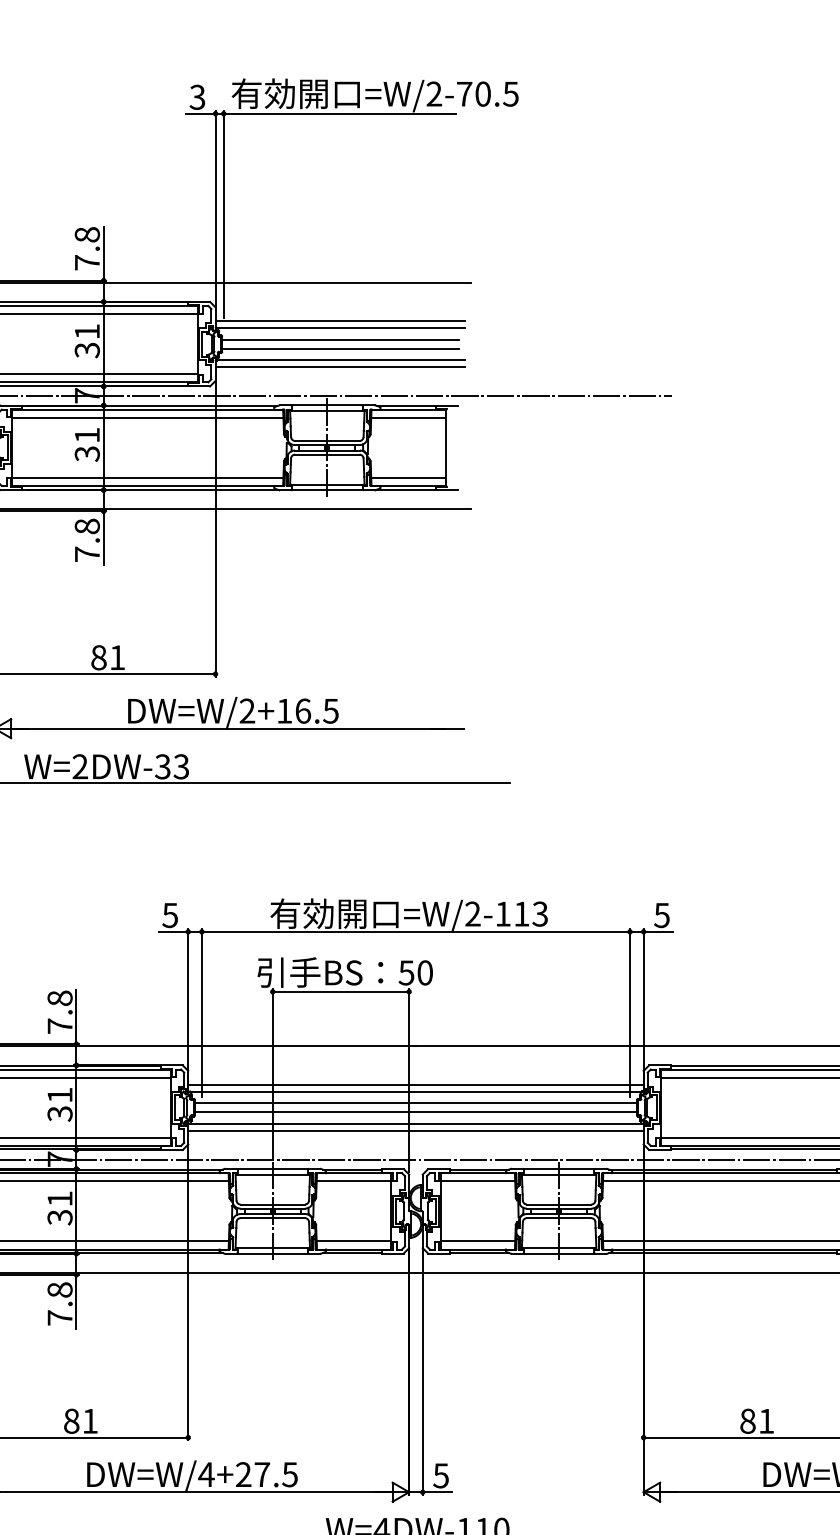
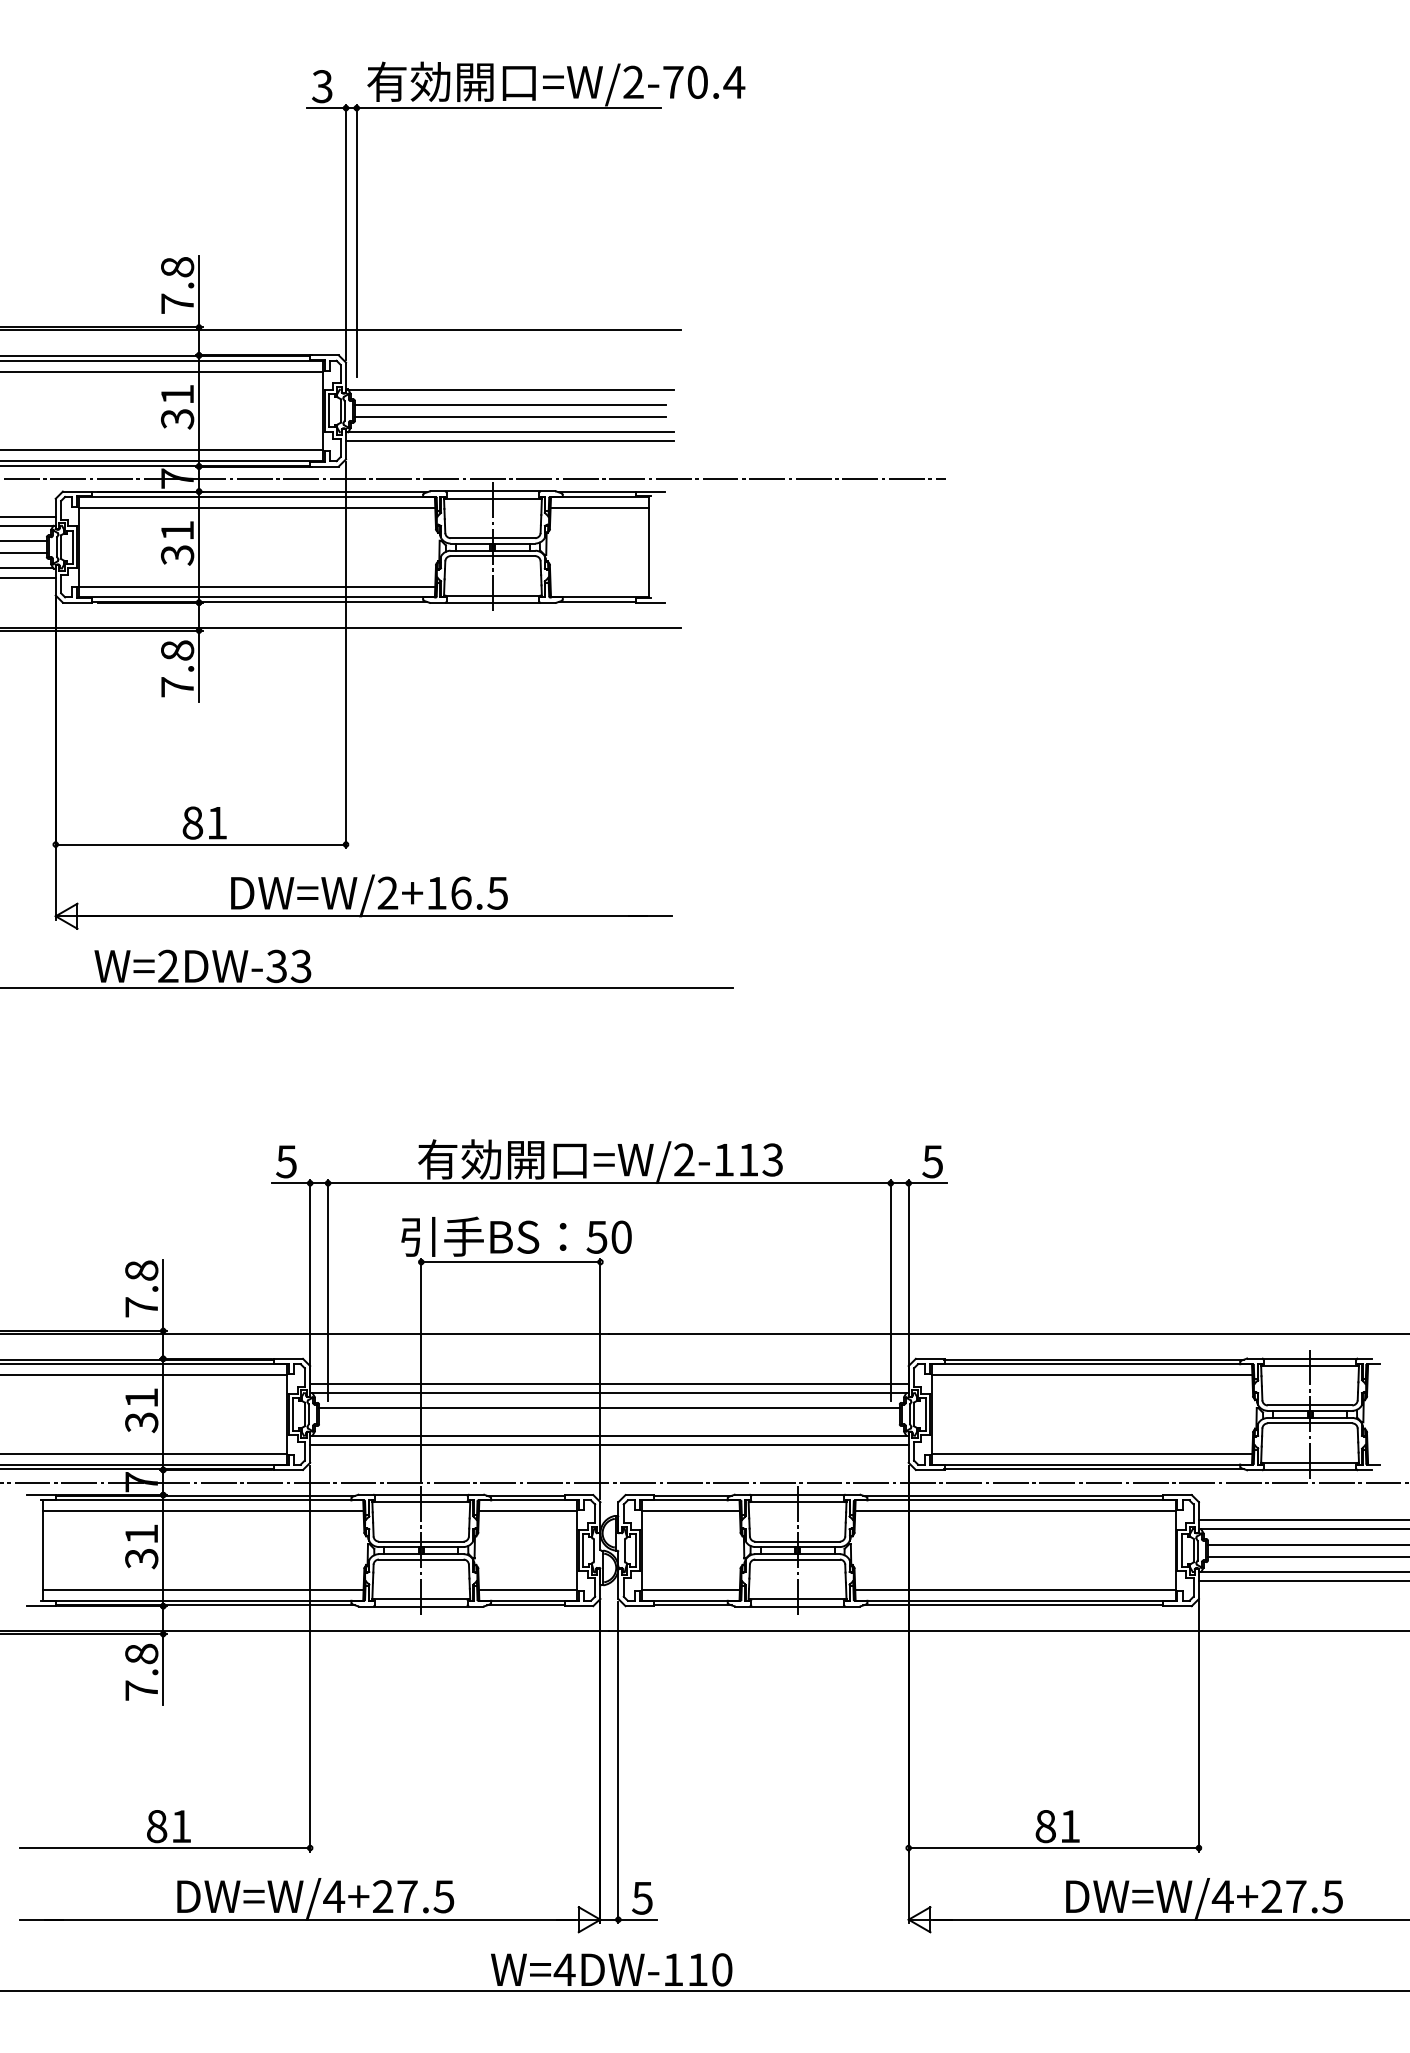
text: (511, 94) -> (734, 82), =W/2-70.5 -> =W/2-70.4
line: (340, 321) -> (510, 380), removed
line: (408, 477) -> (599, 586), removed
line: (416, 1112) -> (609, 1420), removed

